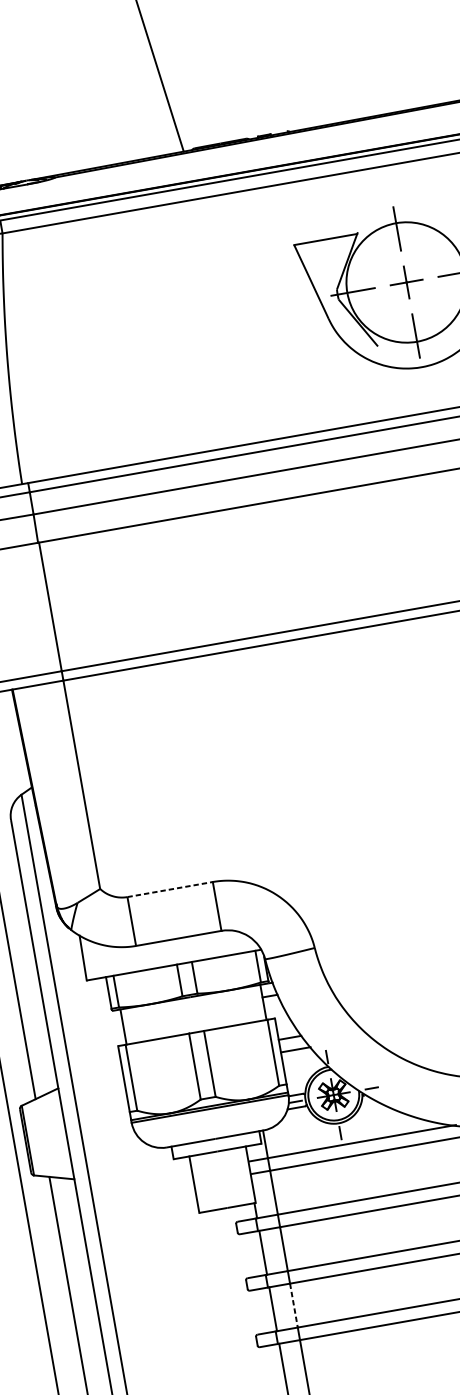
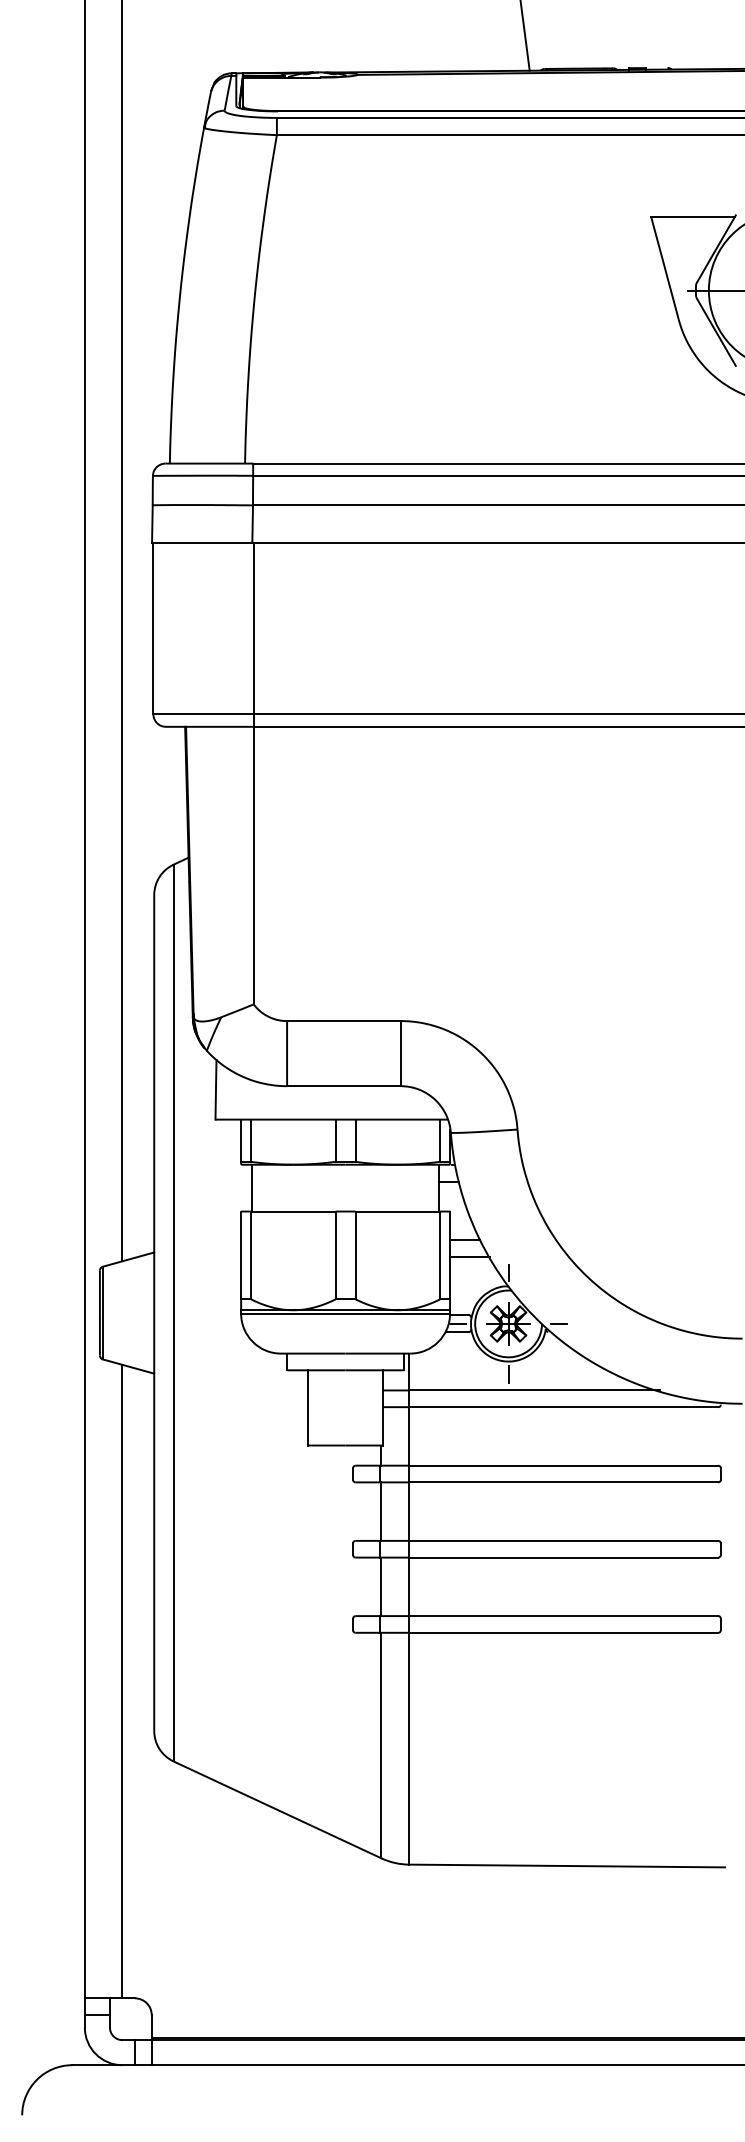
line: (169, 889) -> (343, 1021), dashed -> solid
line: (294, 1306) -> (409, 1587), dashed -> solid

